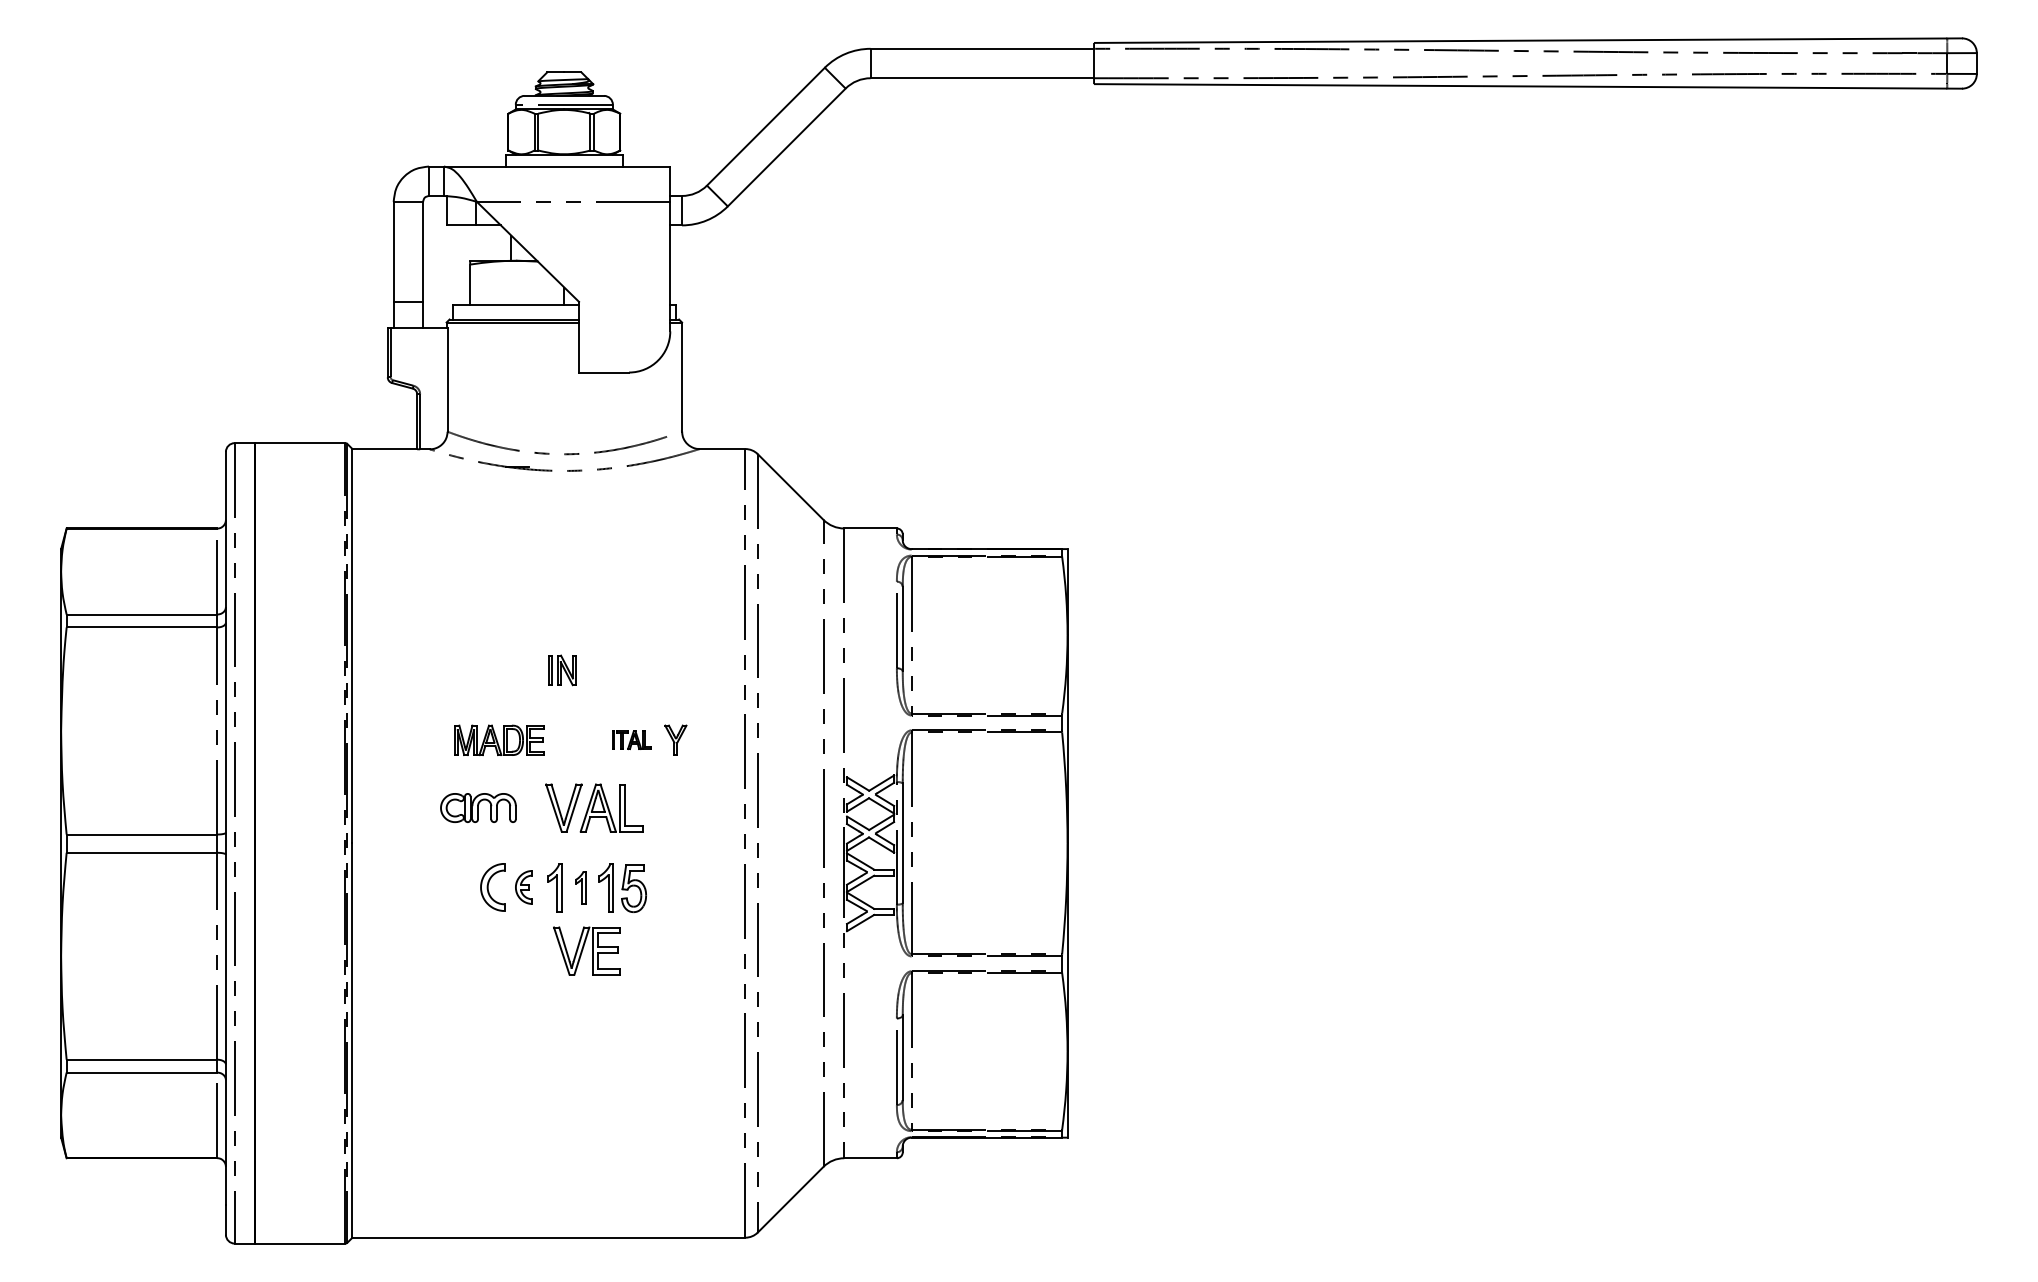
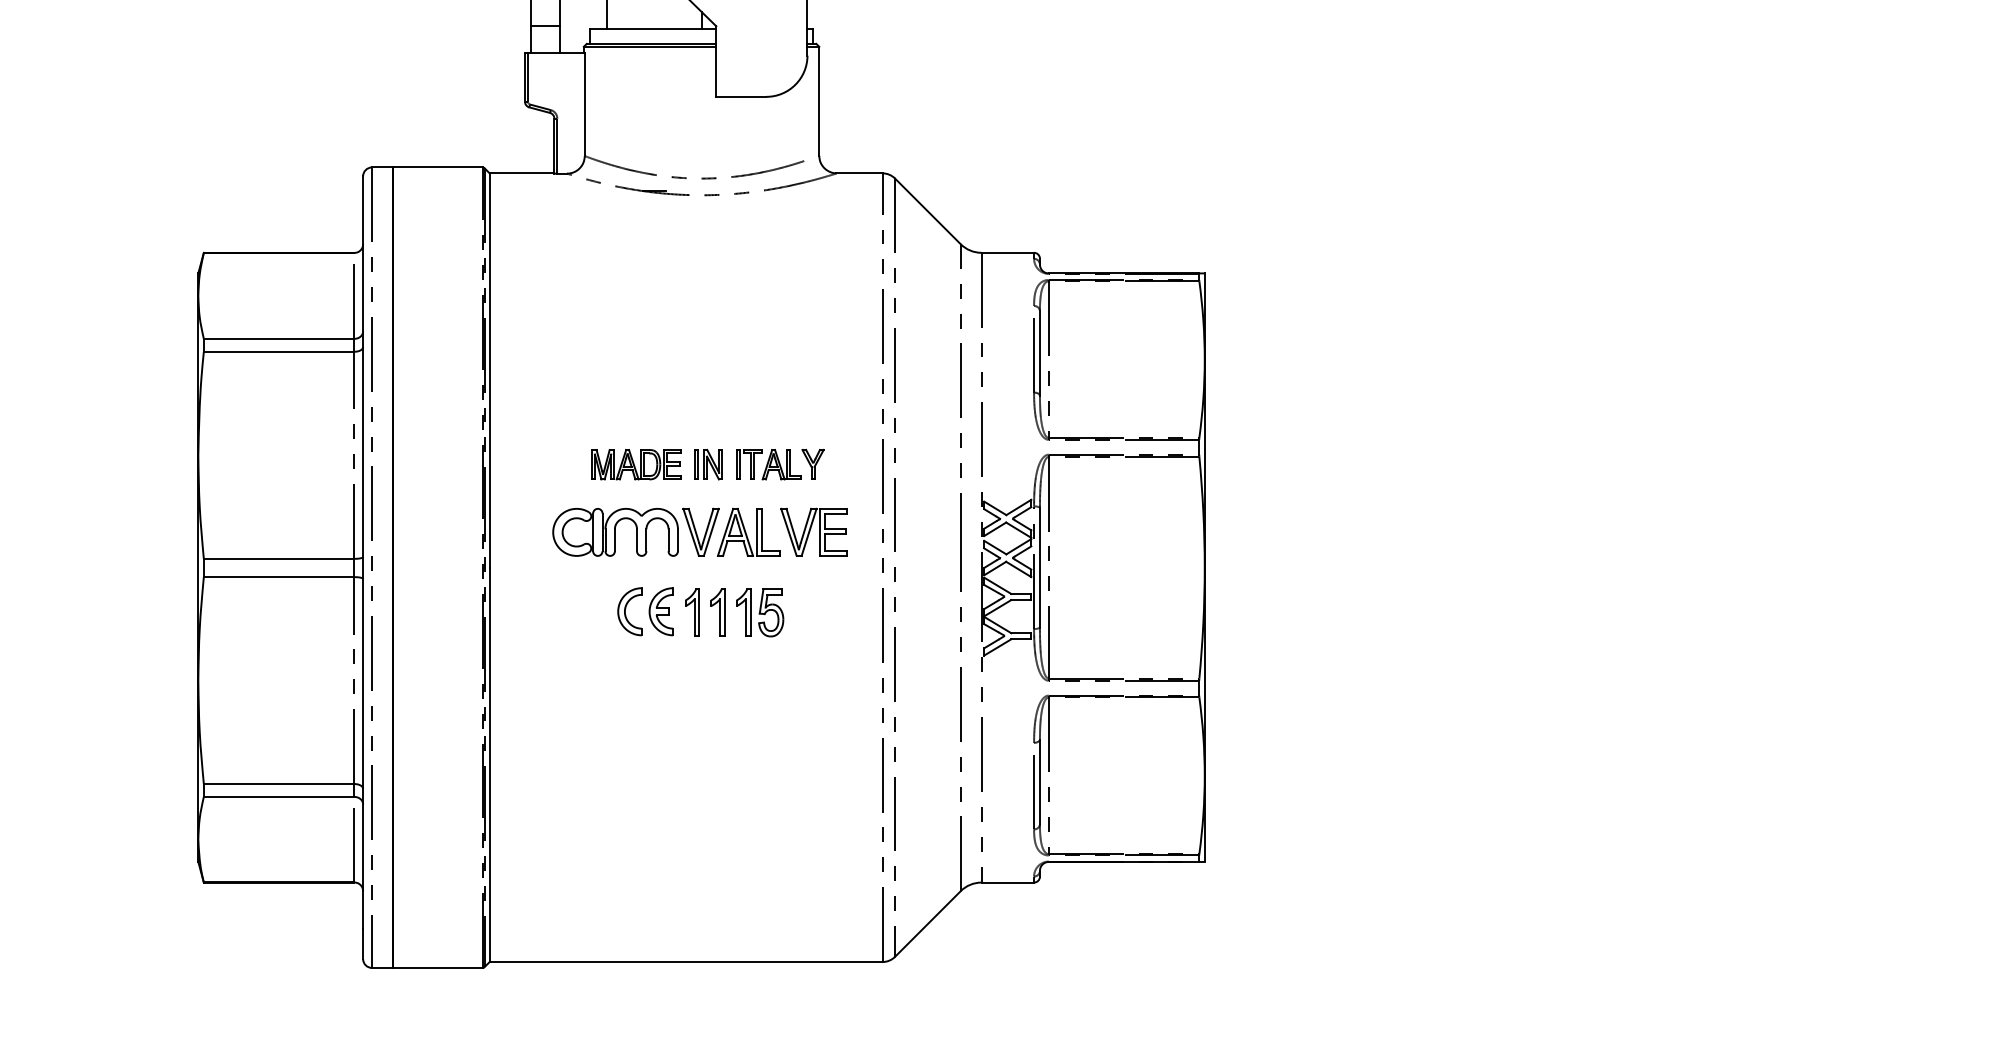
part: (562, 670) -> (708, 464), moved
part: (631, 739) -> (768, 463), size x1.67
part: (478, 807) -> (615, 531), size x1.67
part: (523, 887) -> (660, 611), size x1.43
part: (580, 887) -> (717, 611), size x1.43
part: (586, 950) -> (813, 531), moved

